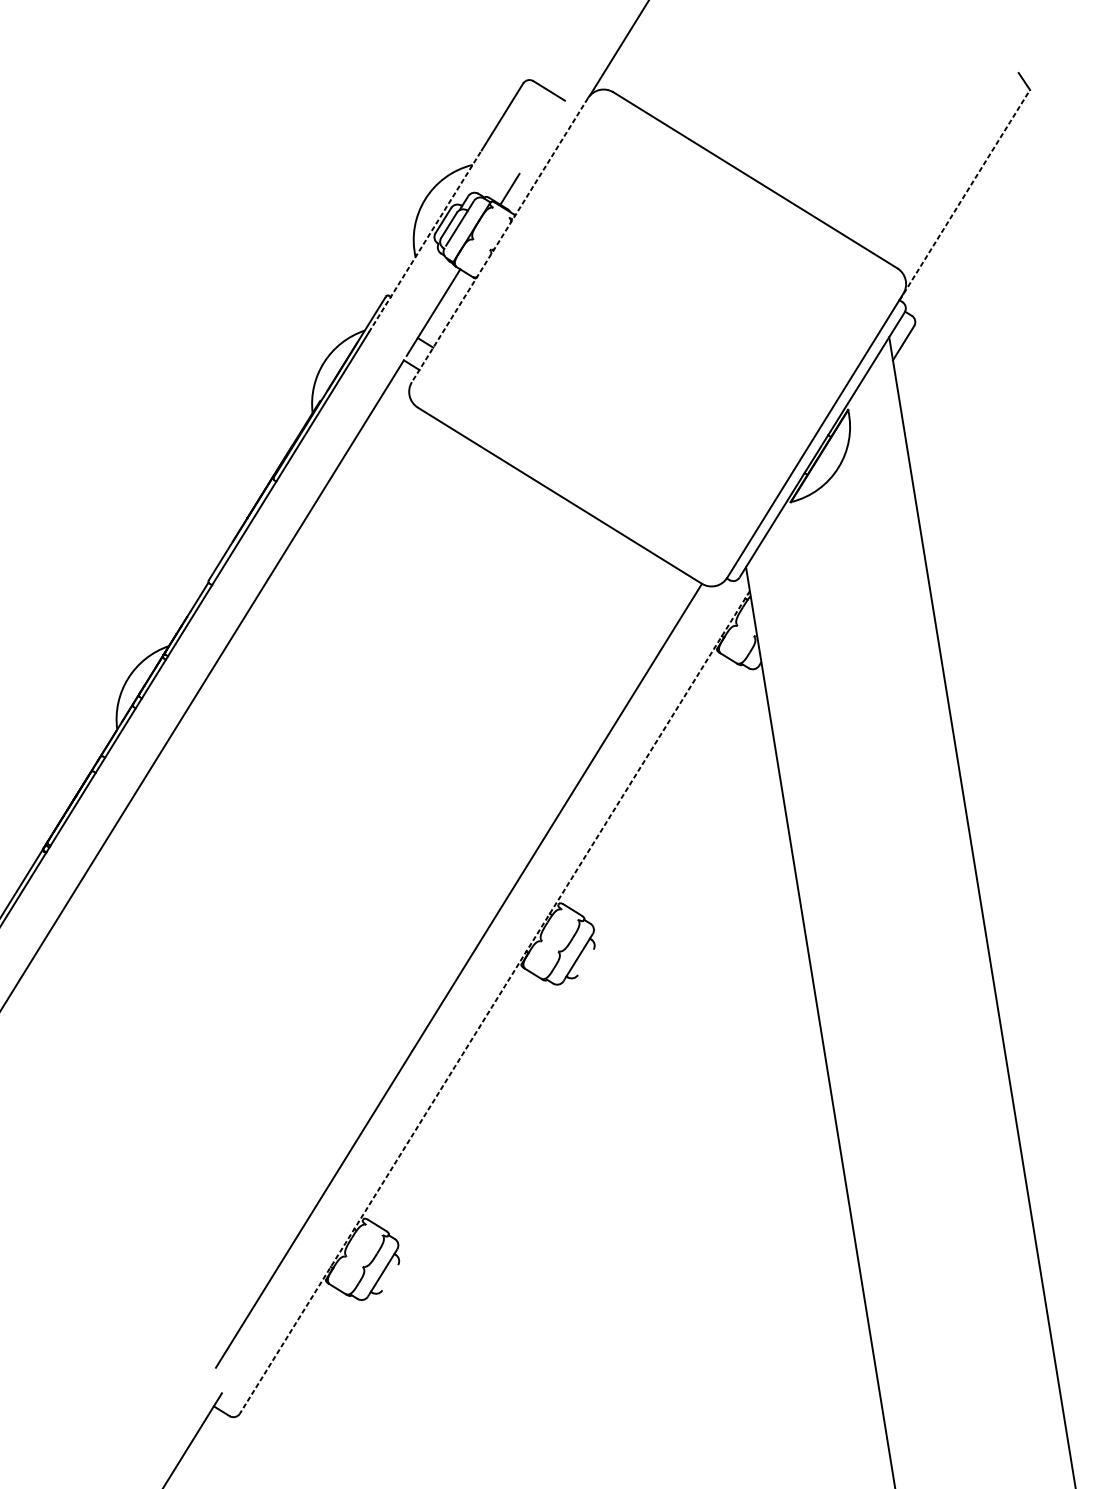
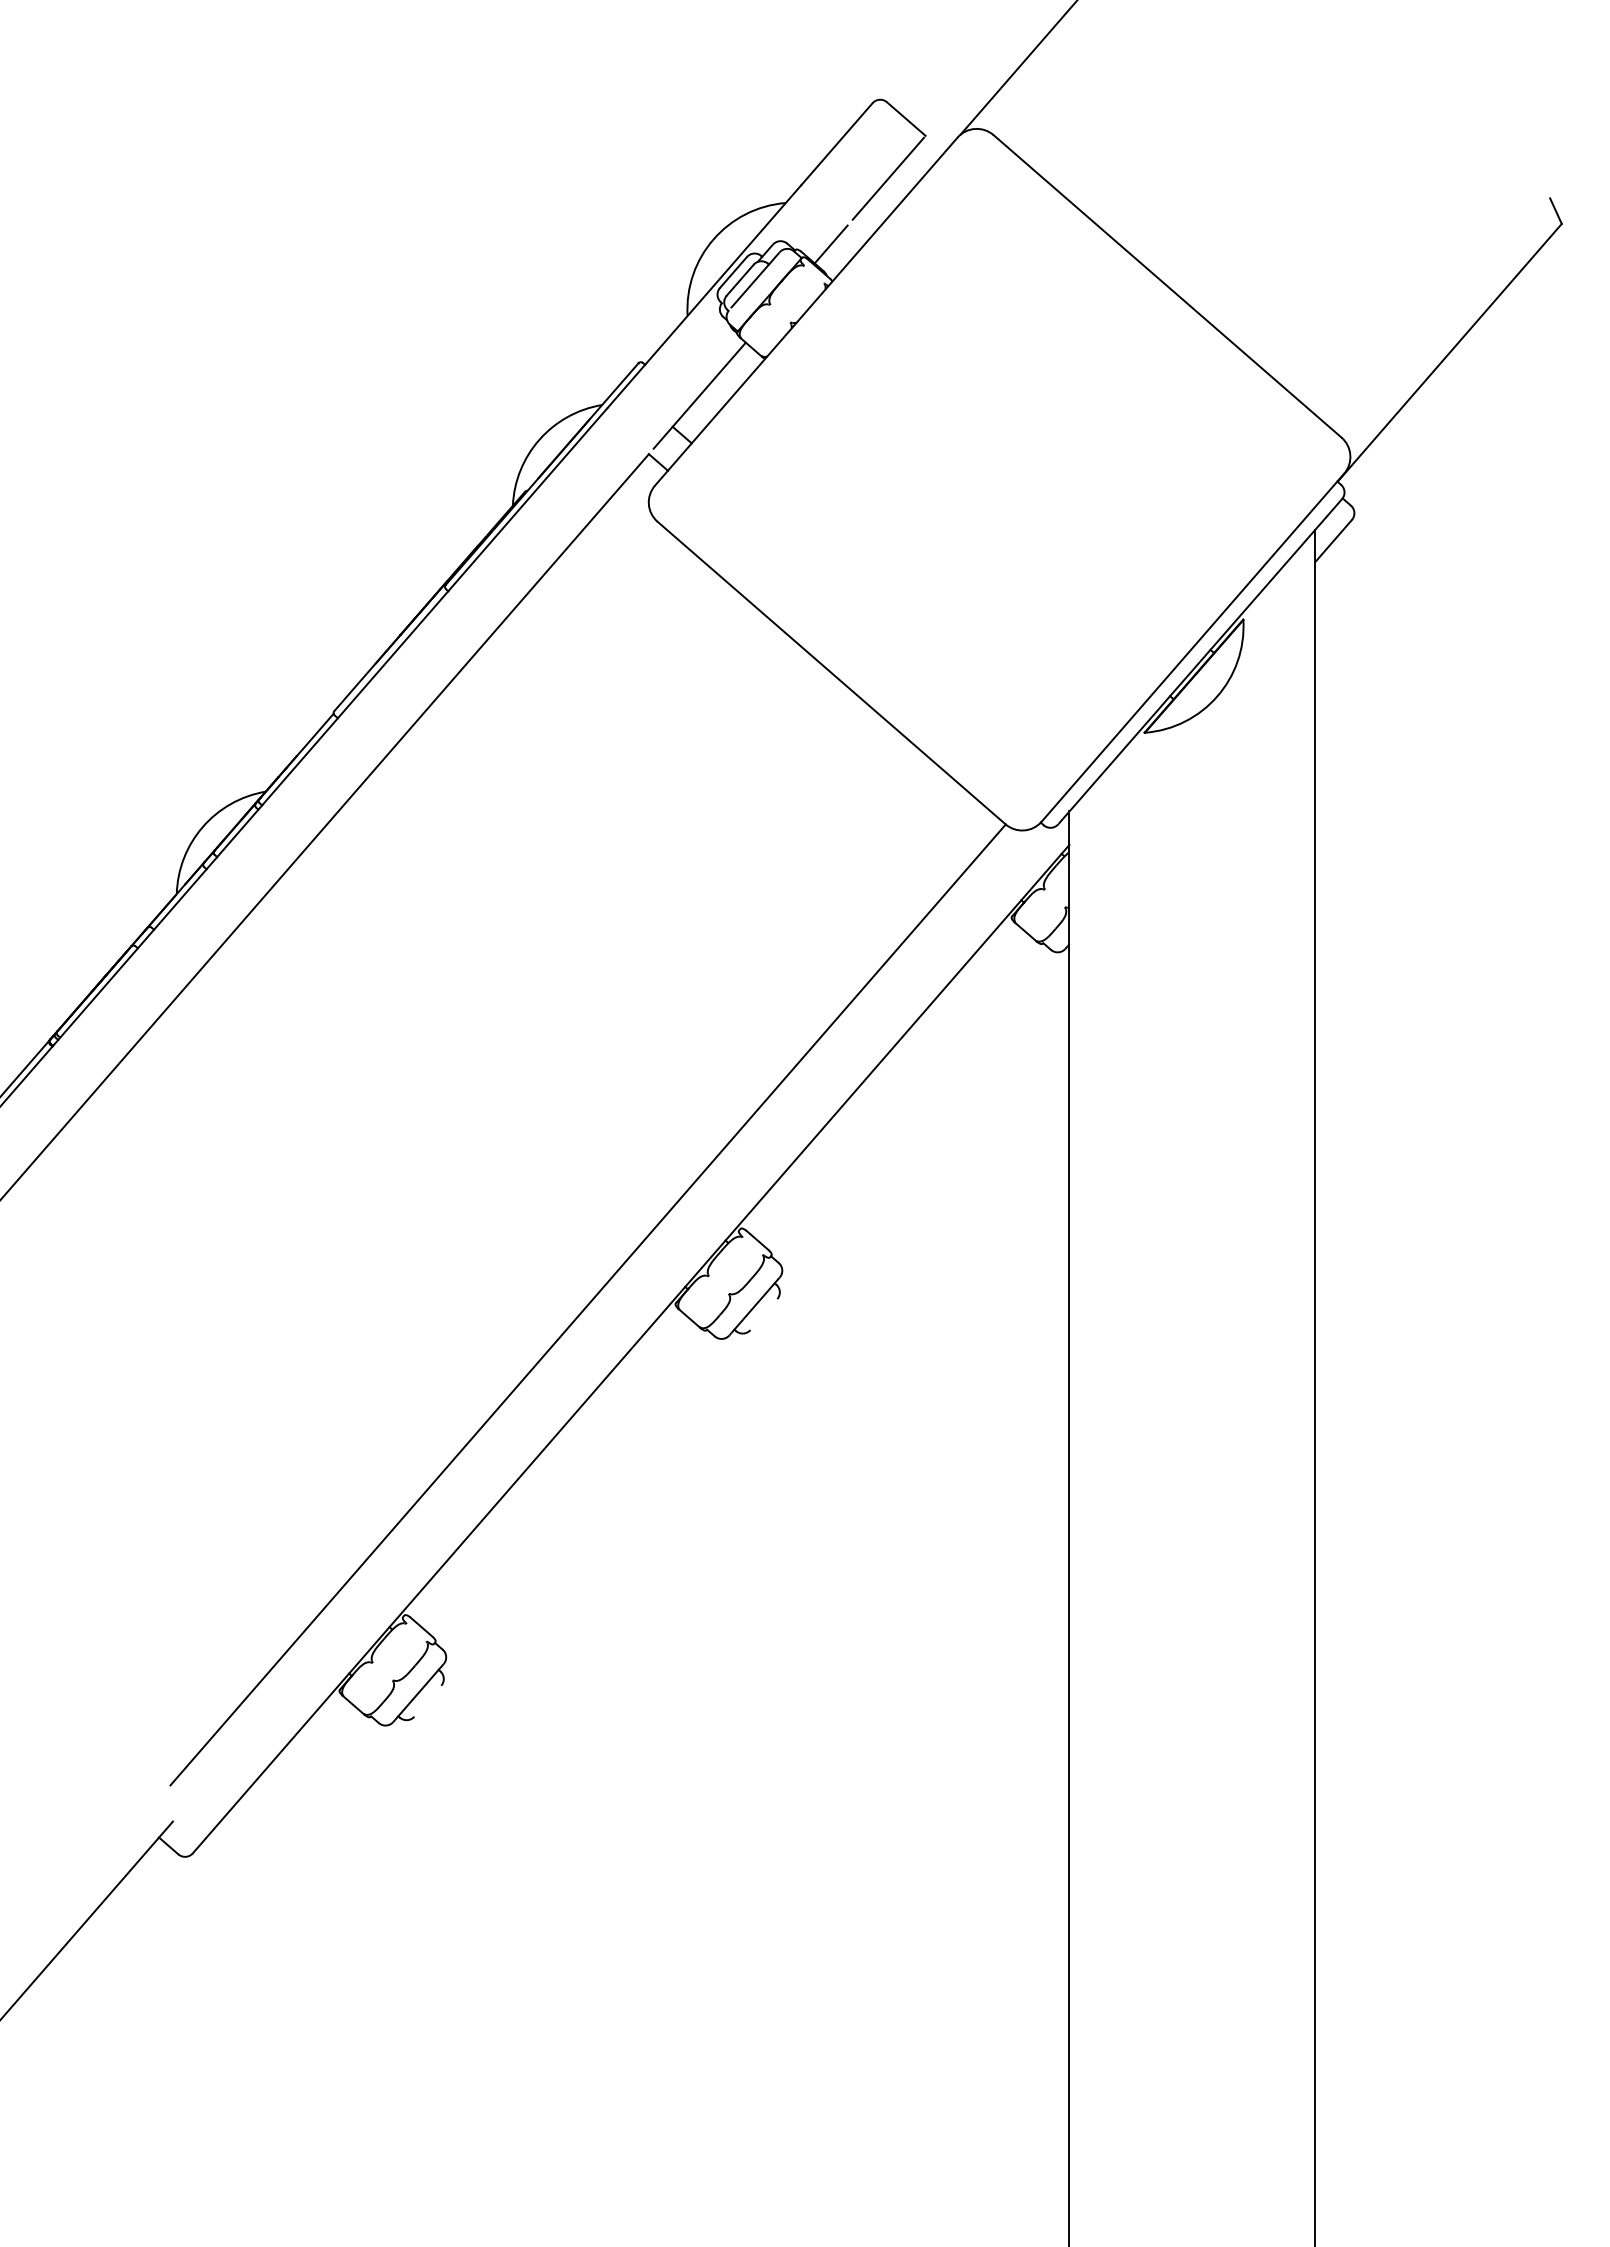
line: (543, 135) -> (888, 178), added
line: (964, 194) -> (1449, 352), dashed -> solid
line: (500, 240) -> (806, 311), dashed -> solid
line: (425, 241) -> (704, 296), dashed -> solid
line: (494, 1002) -> (630, 1349), dashed -> solid

